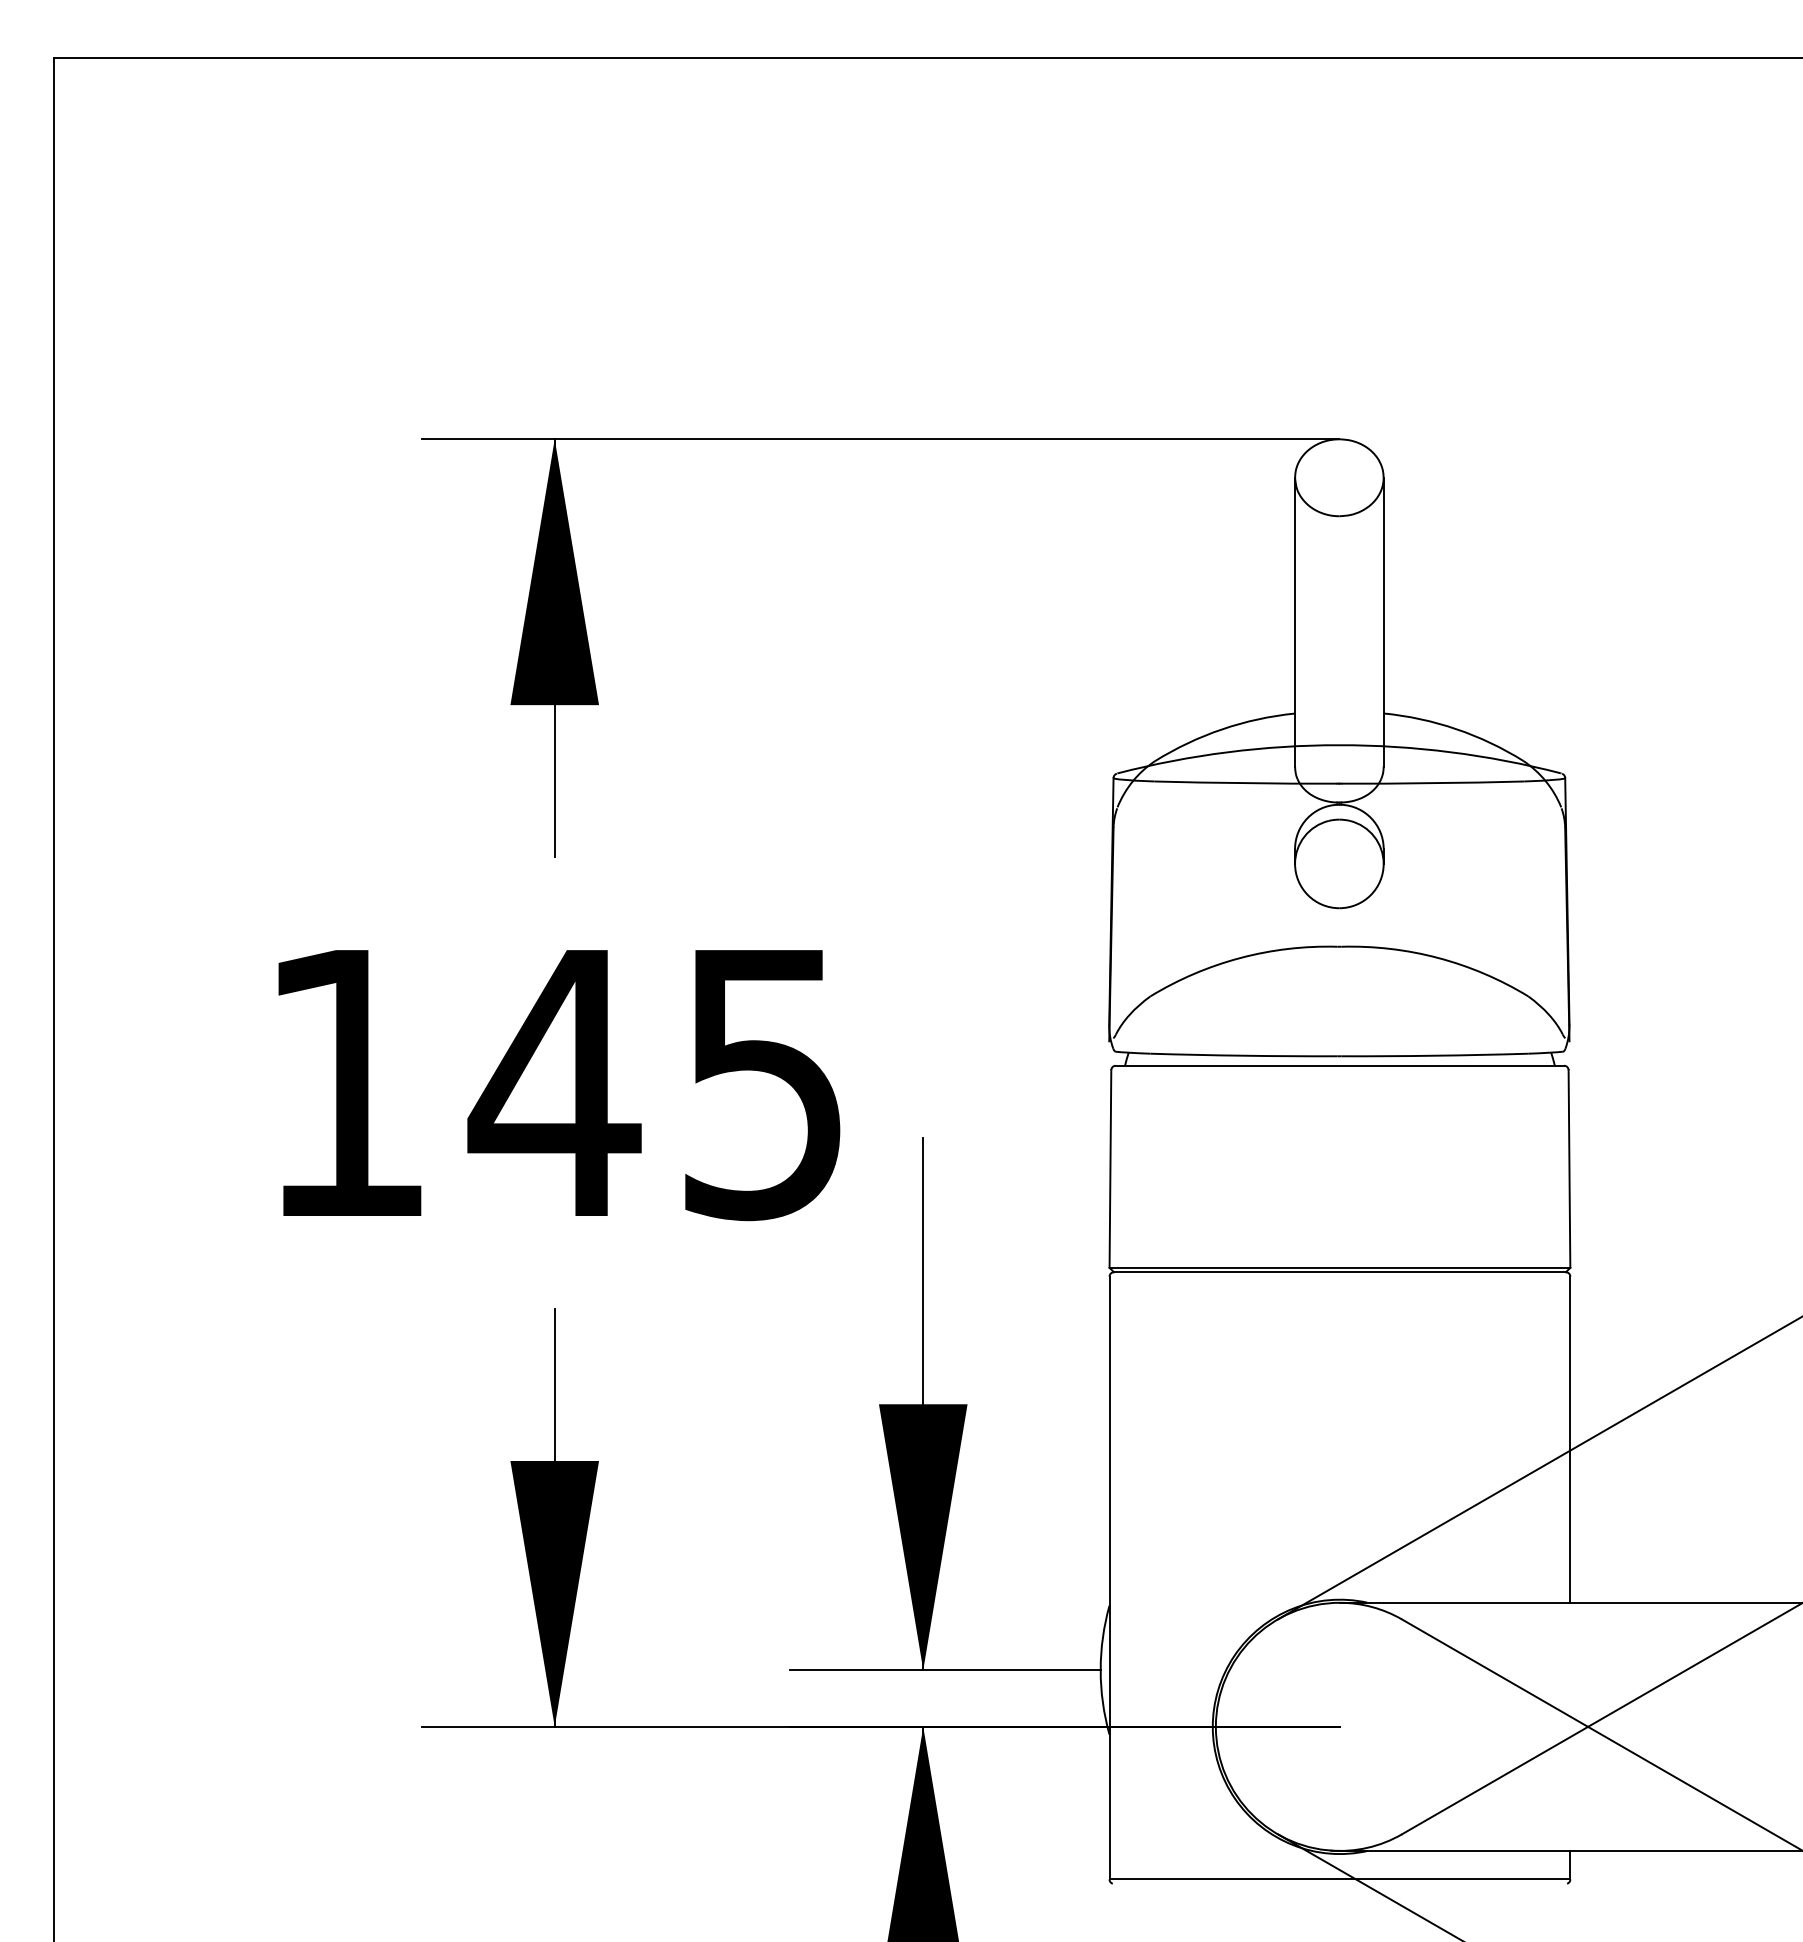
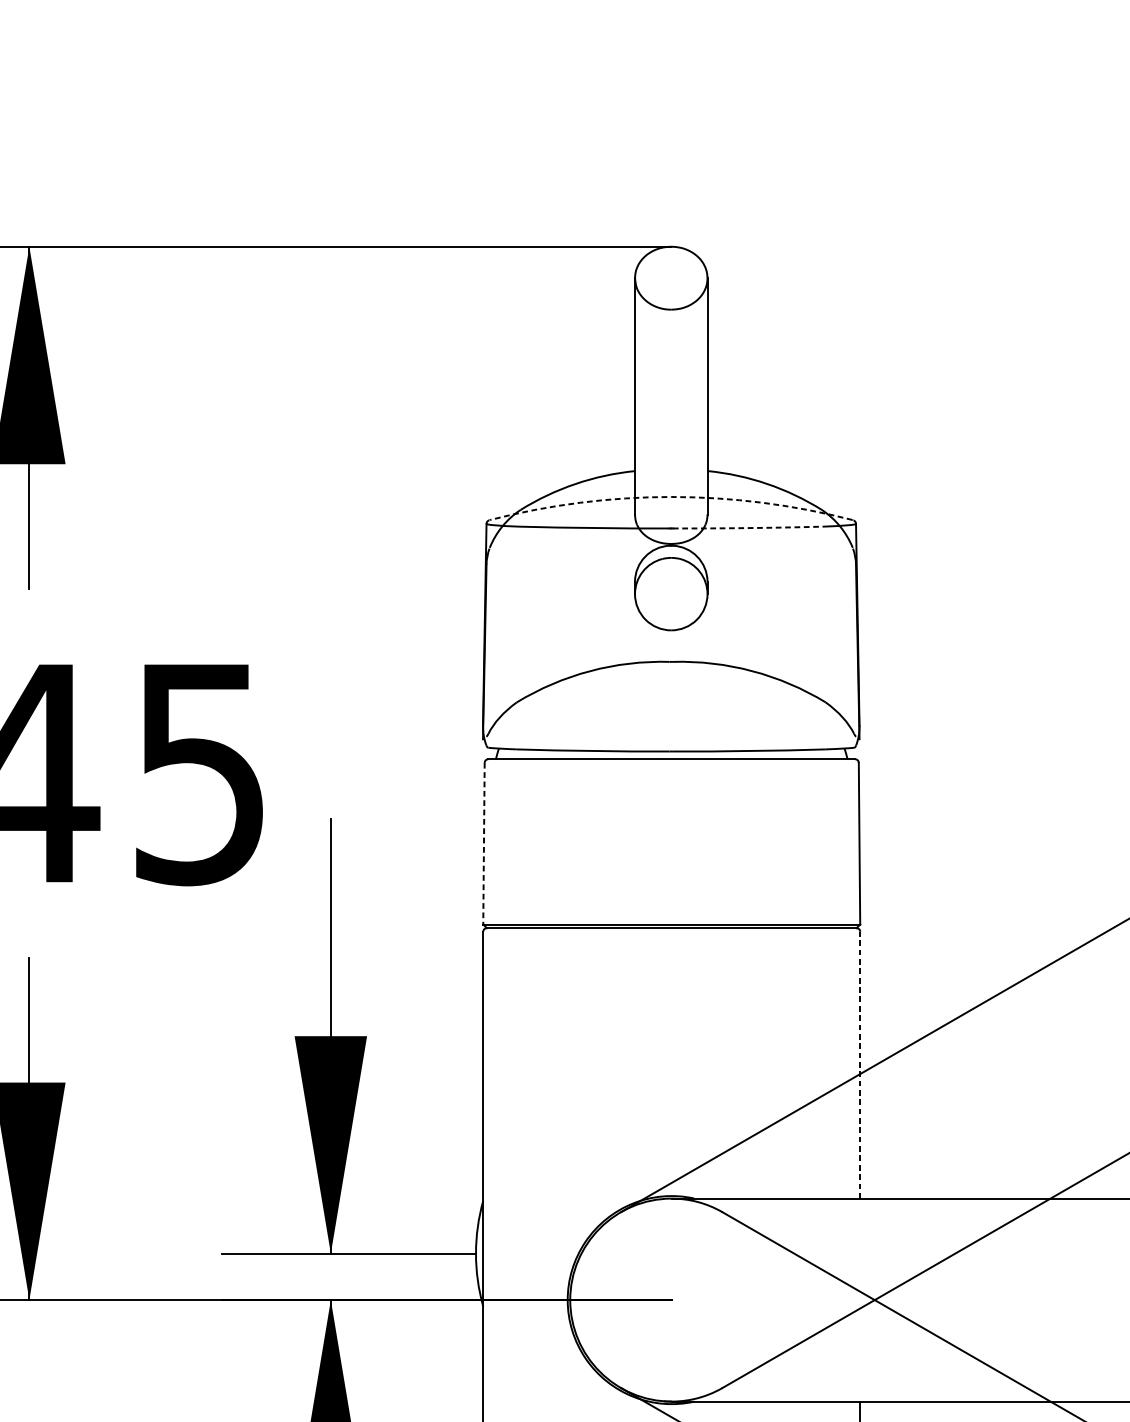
arc: (1339, 745) -> (671, 497), solid -> dashed
arc: (1432, 783) -> (747, 528), solid -> dashed
line: (1110, 1168) -> (484, 843), solid -> dashed
line: (1570, 1439) -> (860, 1065), solid -> dashed

